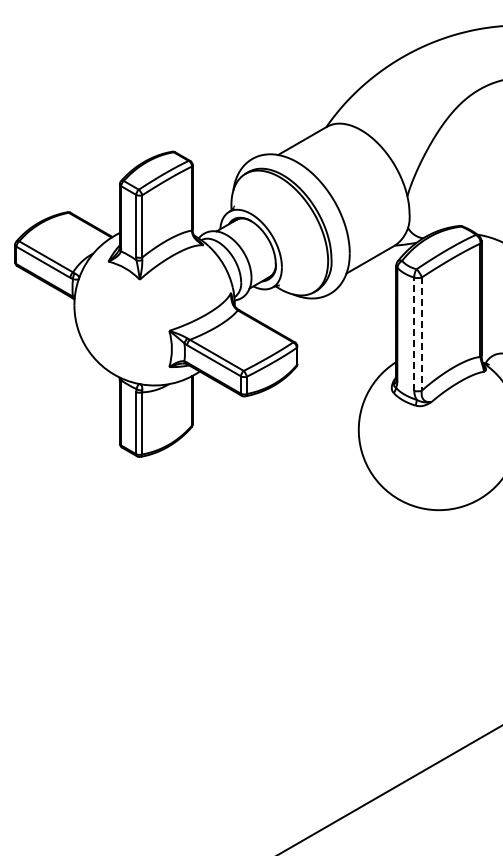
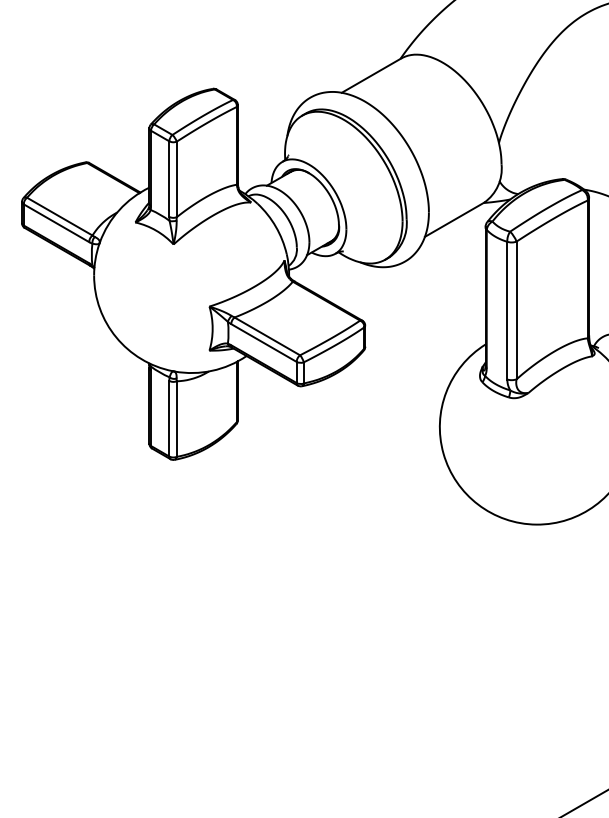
line: (414, 334) -> (507, 311), dashed -> solid
line: (421, 334) -> (516, 311), dashed -> solid

